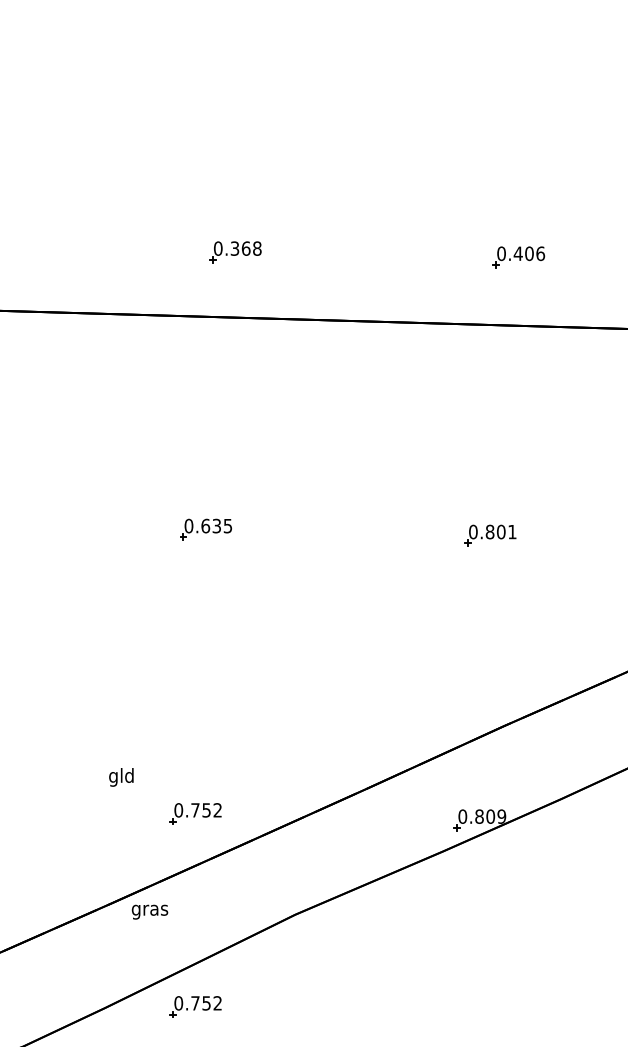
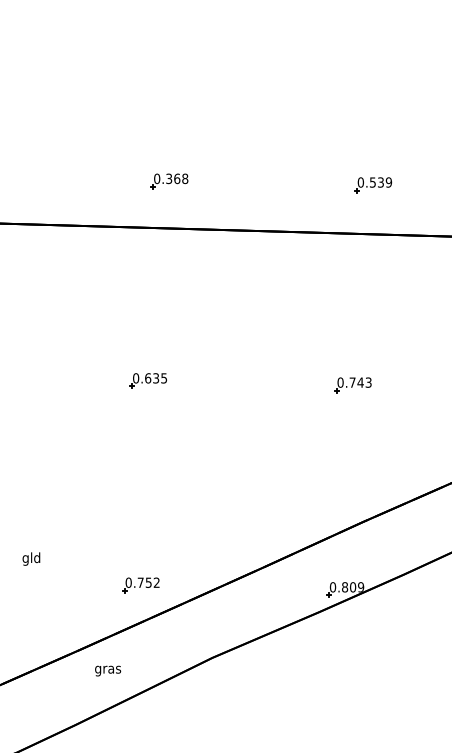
text: (529, 253) -> (380, 182), 0.406 -> 0.539
text: (500, 531) -> (360, 382), 0.801 -> 0.743
text: (121, 777) -> (31, 559), moved
text: (149, 911) -> (107, 670), moved
part: (195, 1006) -> (140, 723), removed

